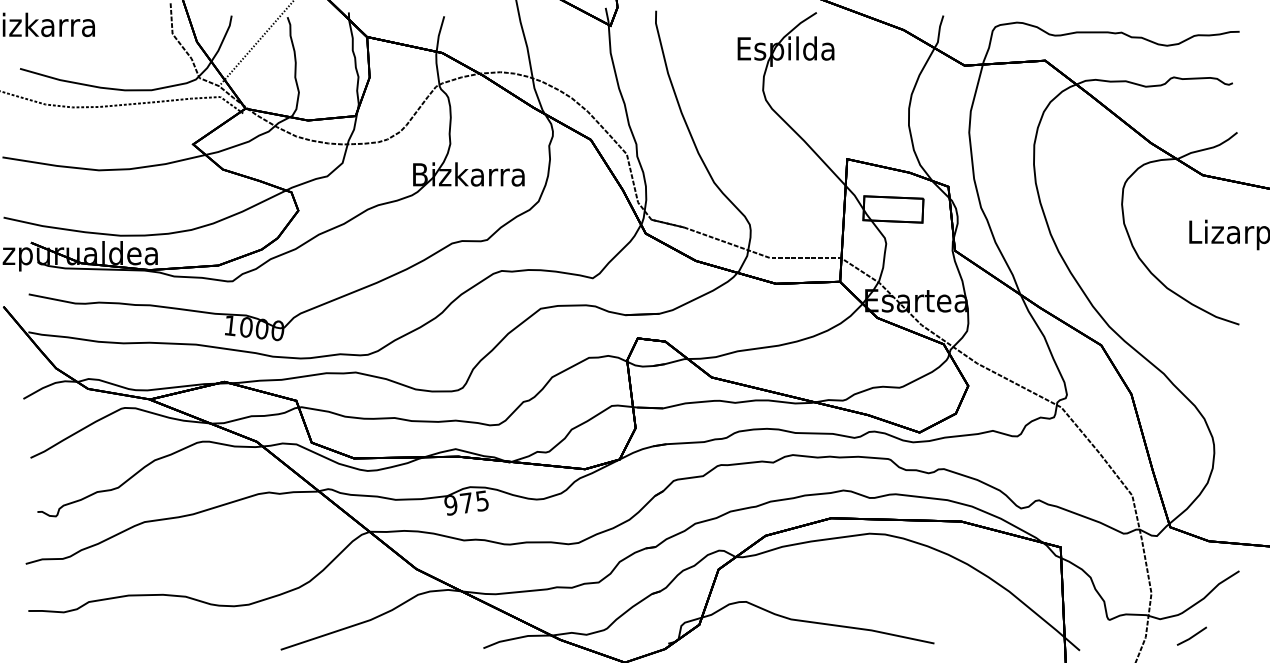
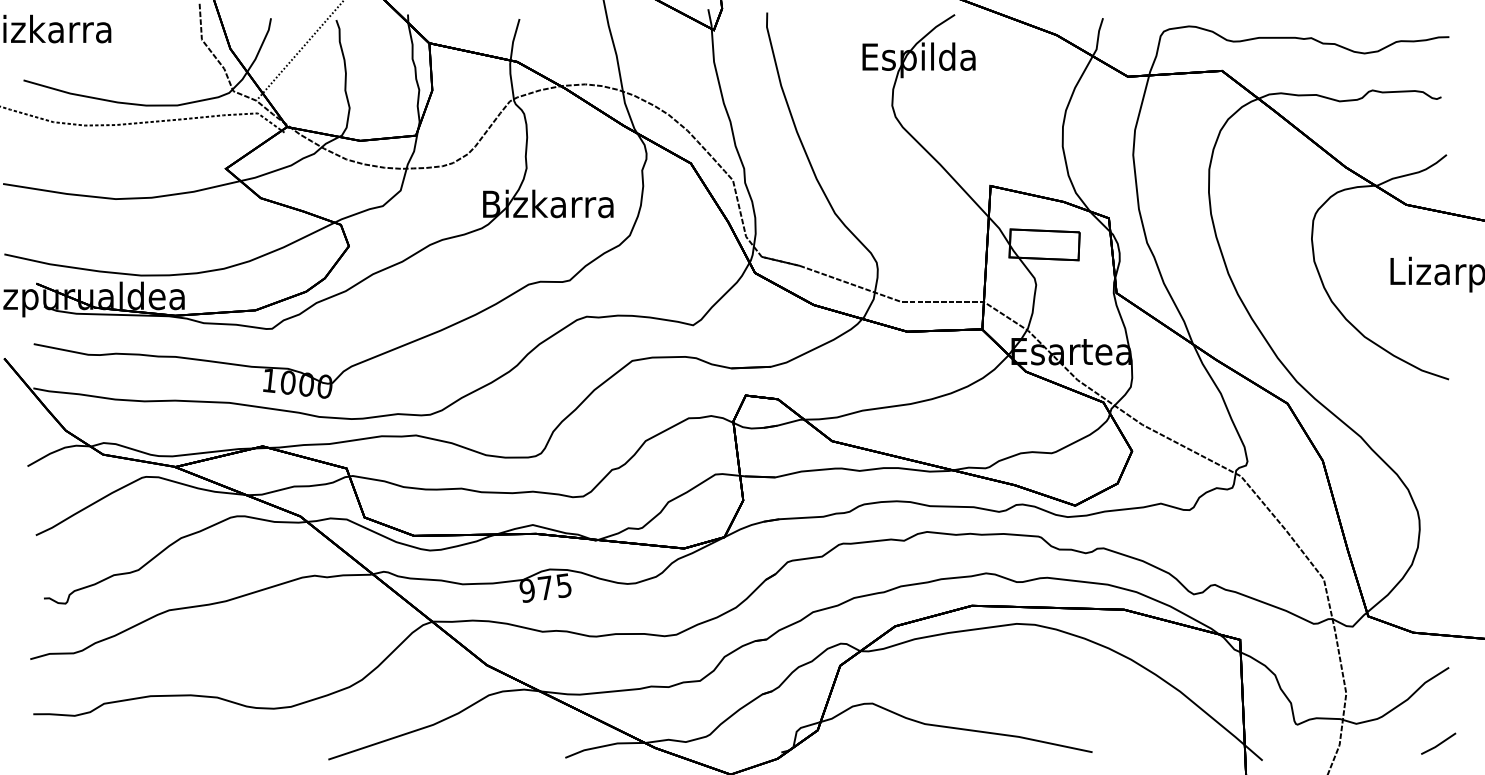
line: (1191, 636) -> (1438, 743), moved

